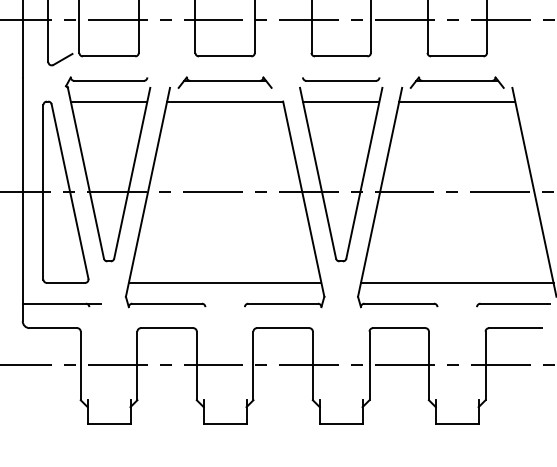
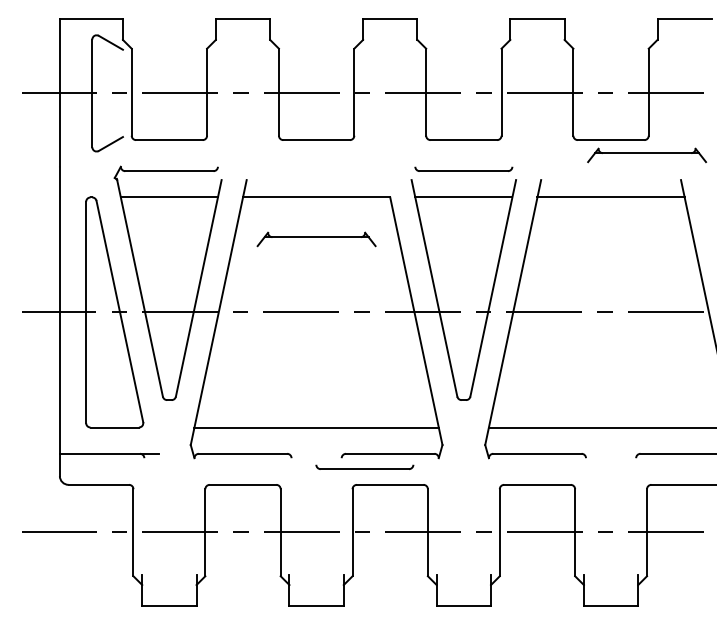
part: (225, 82) -> (316, 239), moved
part: (457, 82) -> (647, 155), moved
part: (262, 313) -> (364, 466), added

